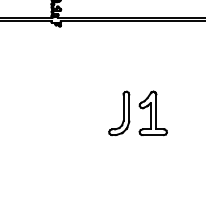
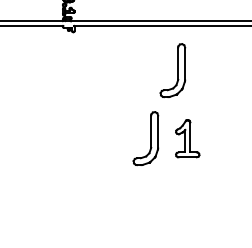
part: (140, 57) -> (172, 70), added
part: (153, 113) -> (187, 138), size x0.7

